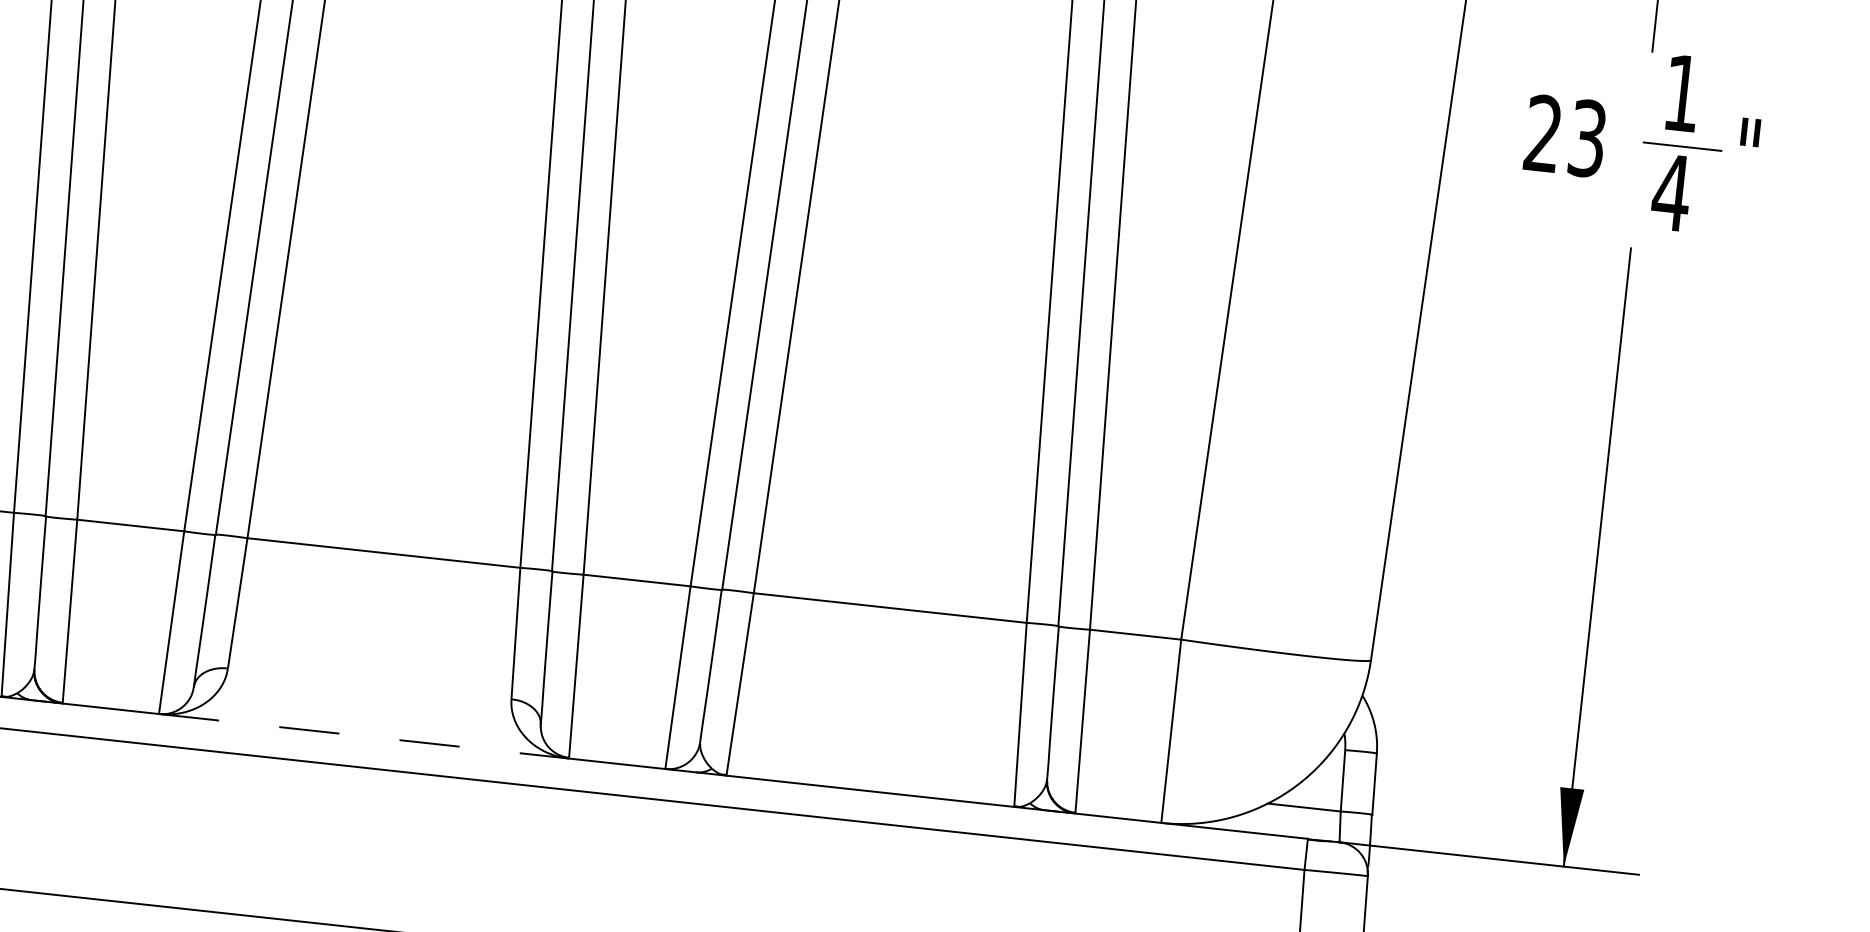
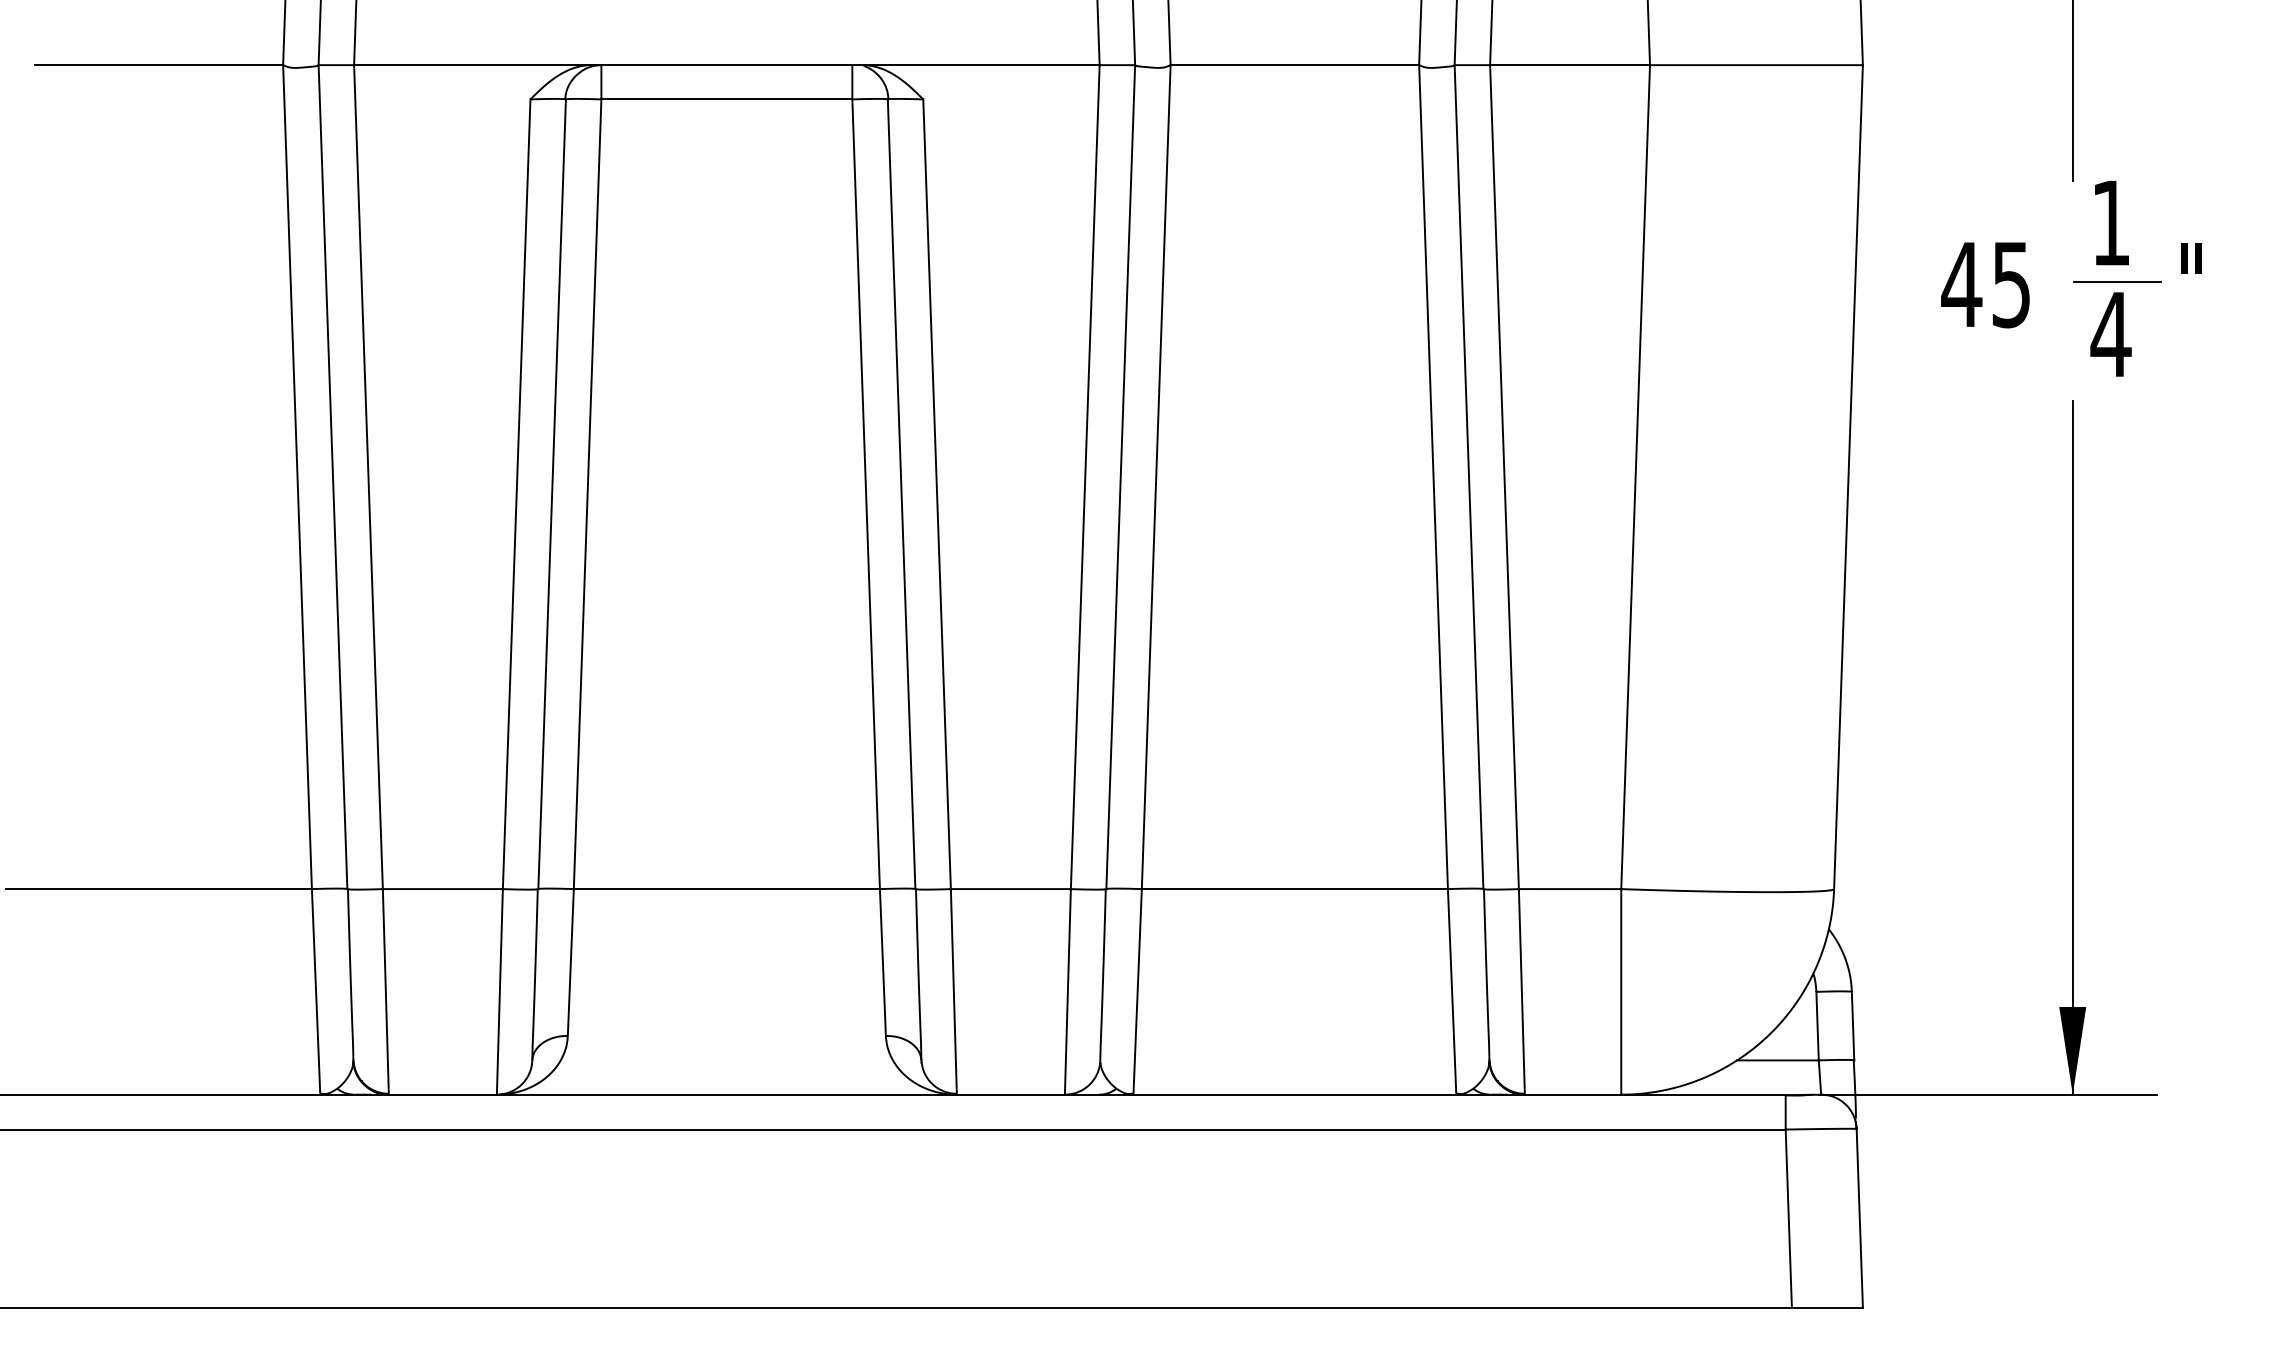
text: (1564, 135) -> (1985, 284), 23 -> 45
line: (363, 736) -> (726, 1094), dashed -> solid

